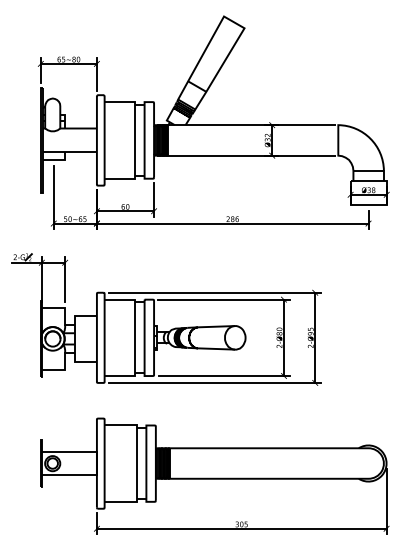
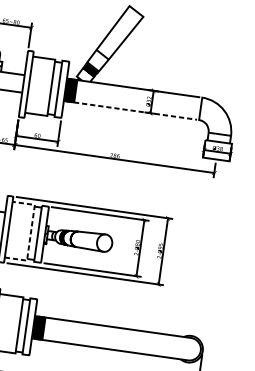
line: (246, 155) -> (131, 110), solid -> dashed
line: (134, 337) -> (30, 232), solid -> dashed

